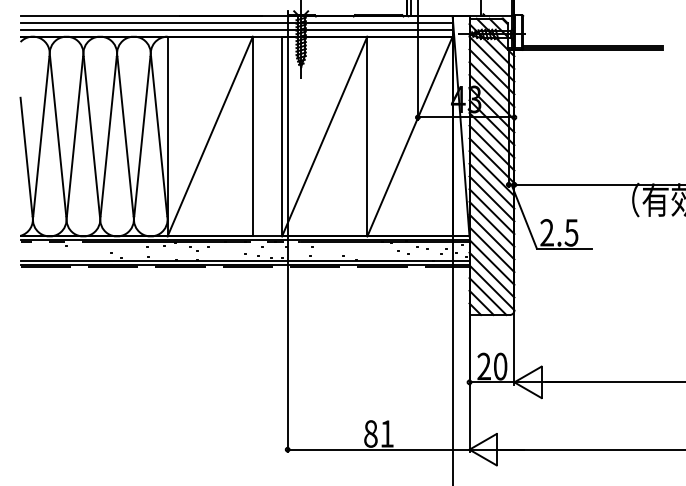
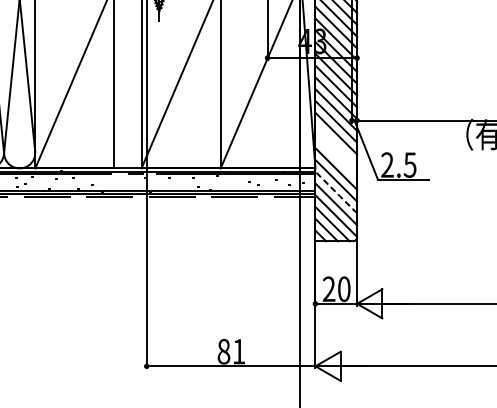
line: (491, 211) -> (335, 145), removed
line: (491, 223) -> (335, 156), removed
line: (491, 262) -> (335, 192), solid -> dashed

